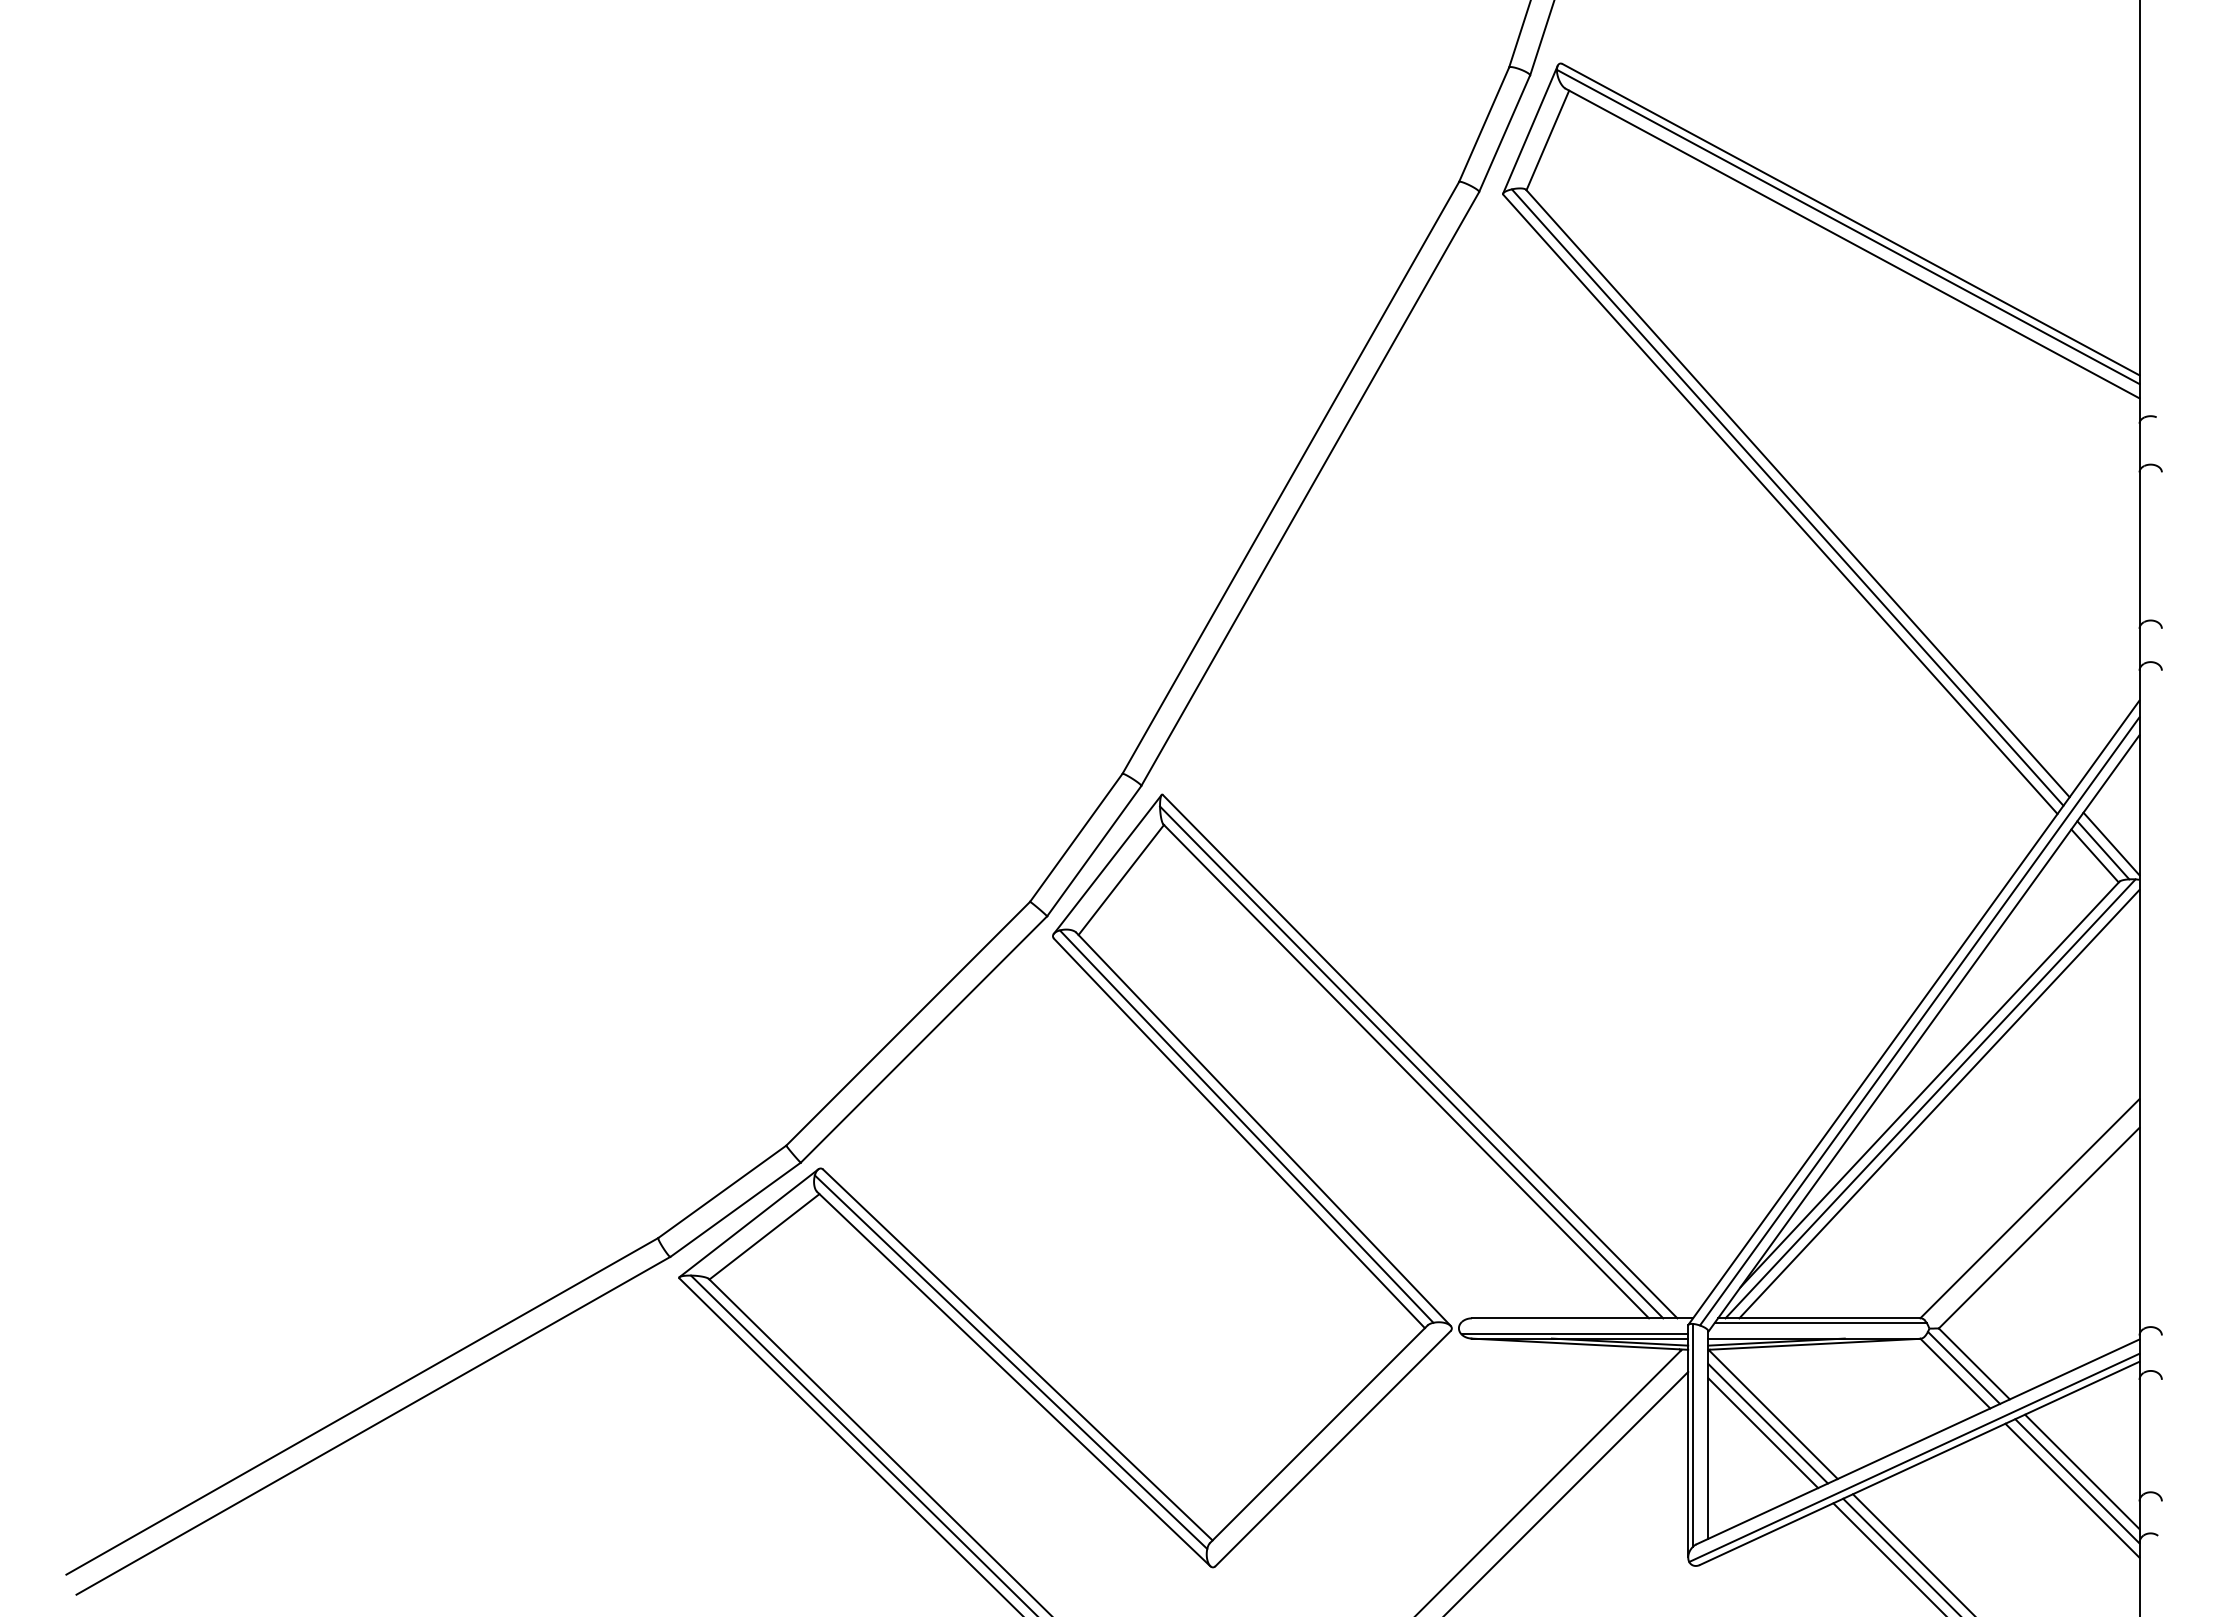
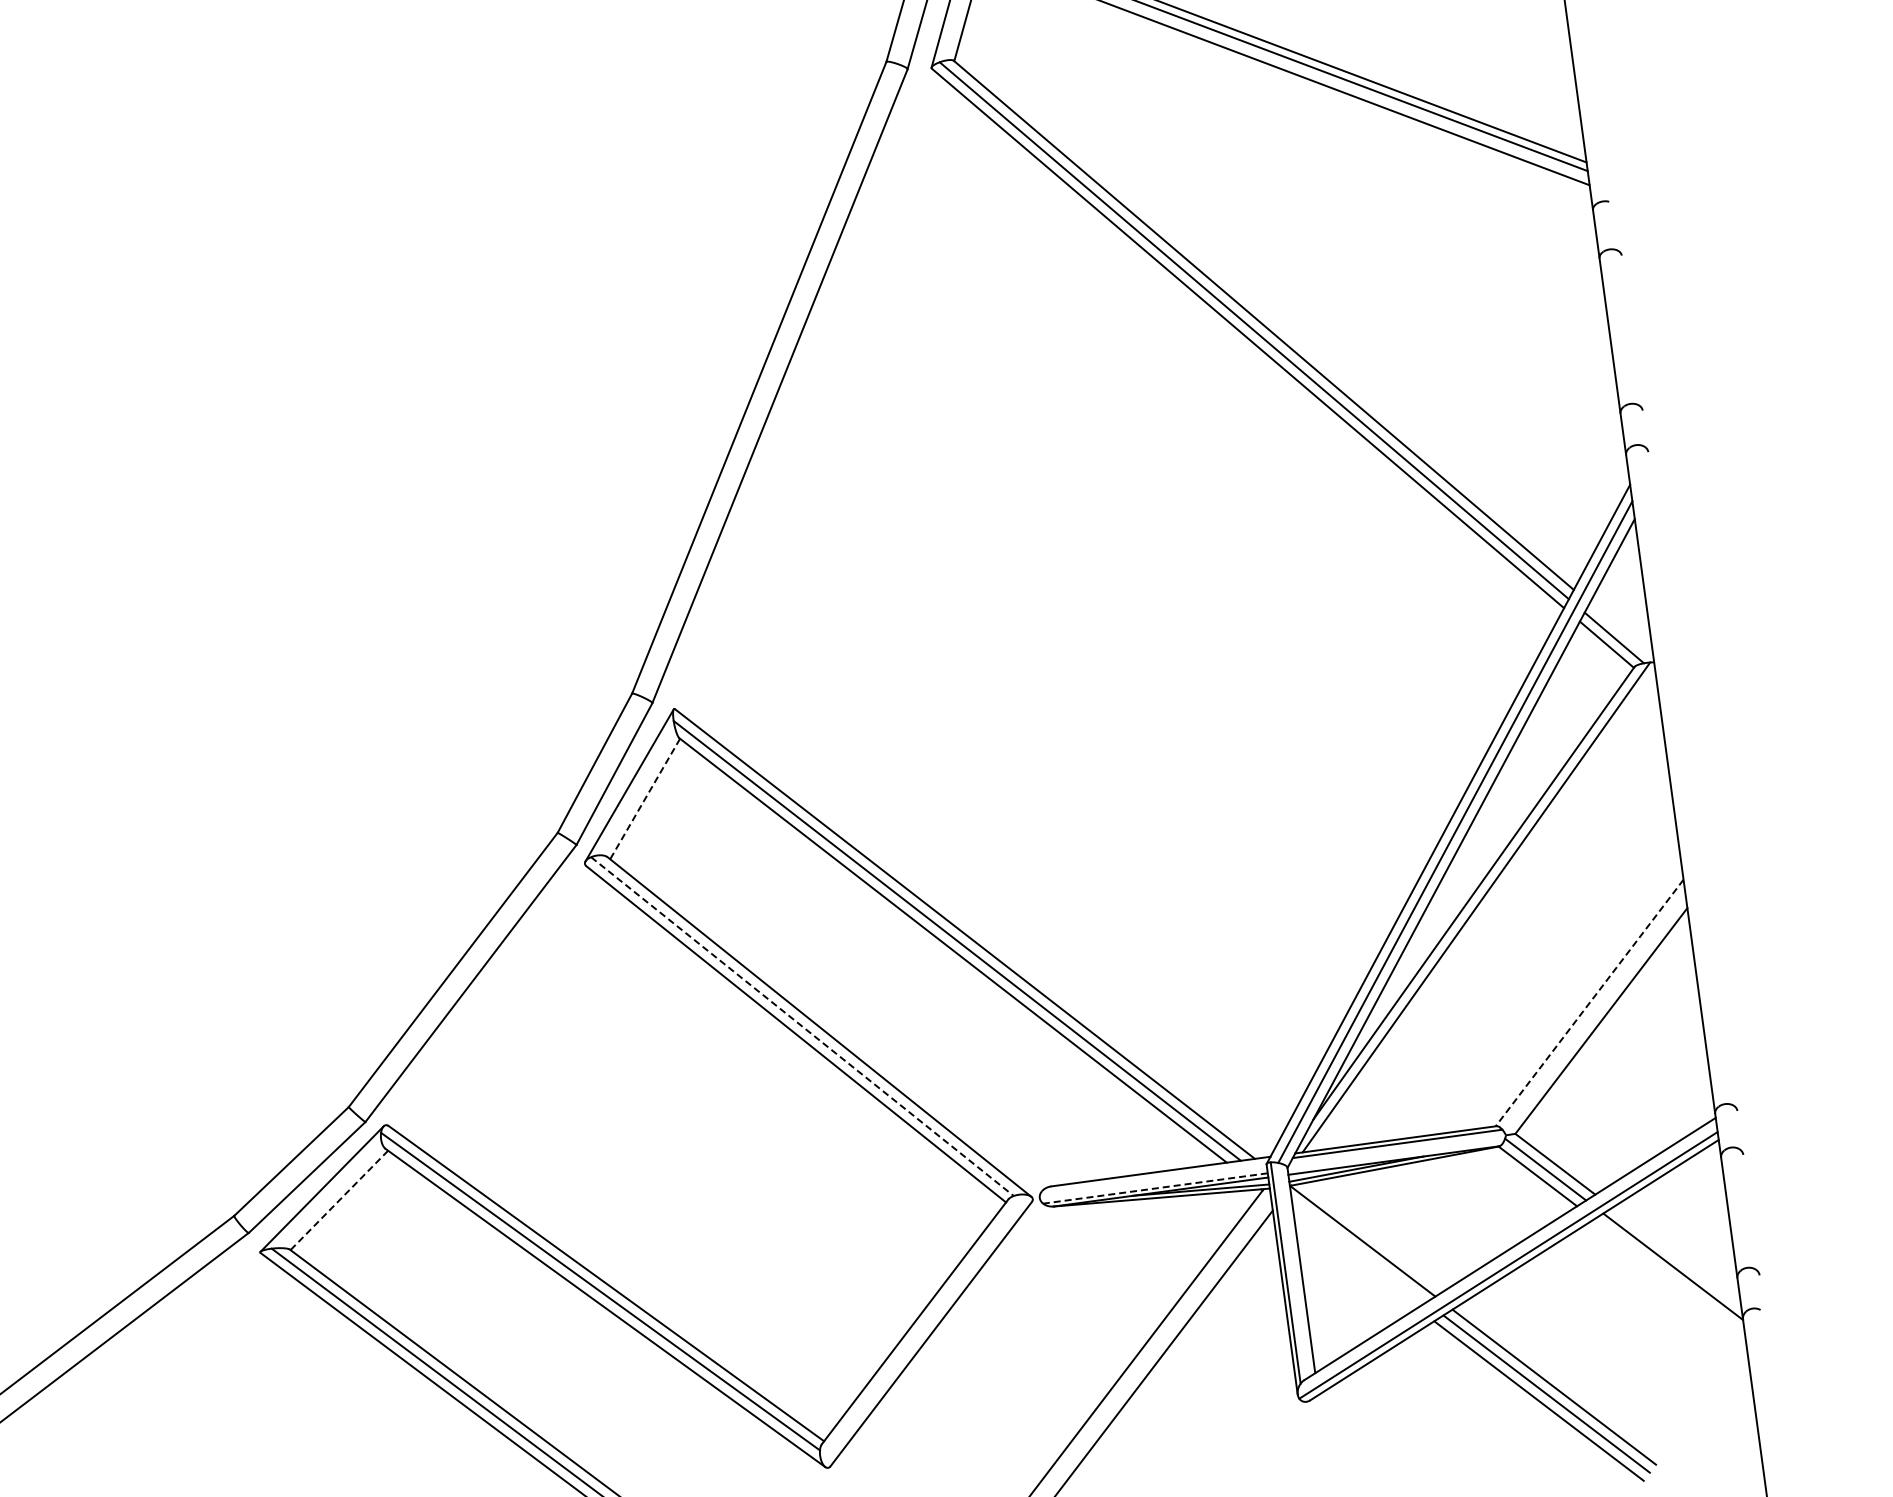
line: (2111, 843) -> (1621, 630), removed
line: (1121, 880) -> (645, 799), solid -> dashed
line: (1939, 1103) -> (1485, 910), removed
line: (1246, 1126) -> (802, 1026), solid -> dashed
line: (2029, 1209) -> (1589, 1003), solid -> dashed
line: (764, 1236) -> (339, 1200), solid -> dashed
line: (1574, 1334) -> (1155, 1188), solid -> dashed
line: (1767, 1423) -> (1358, 1251), removed
line: (1763, 1433) -> (1355, 1261), removed
line: (2082, 1471) -> (1676, 1256), removed
line: (2072, 1490) -> (1669, 1276), removed

